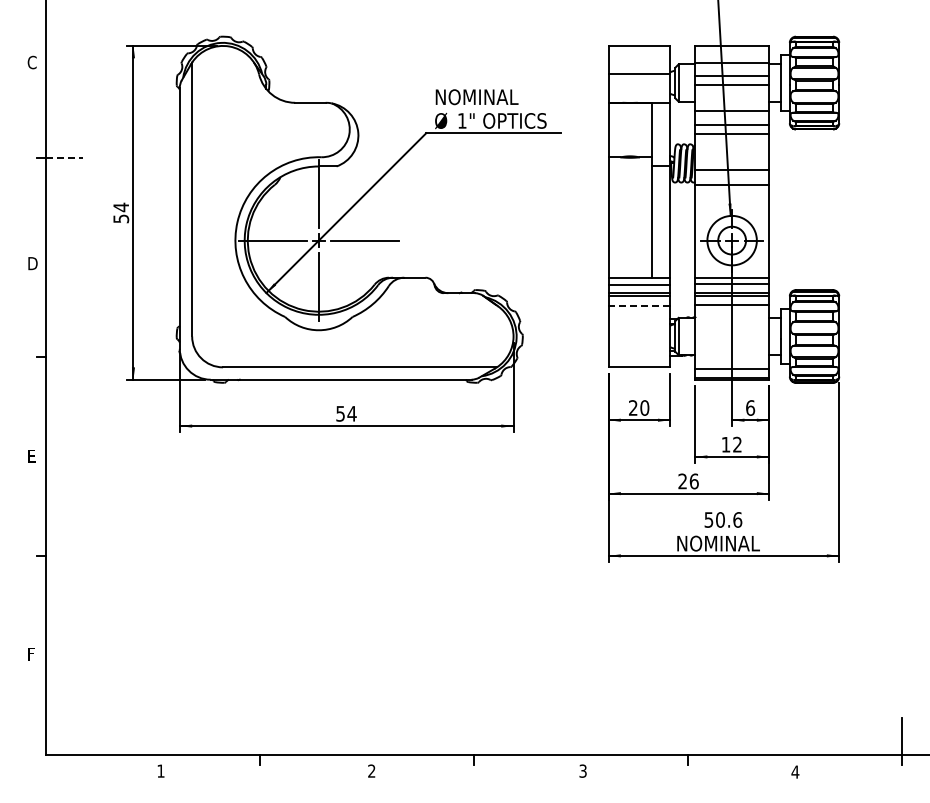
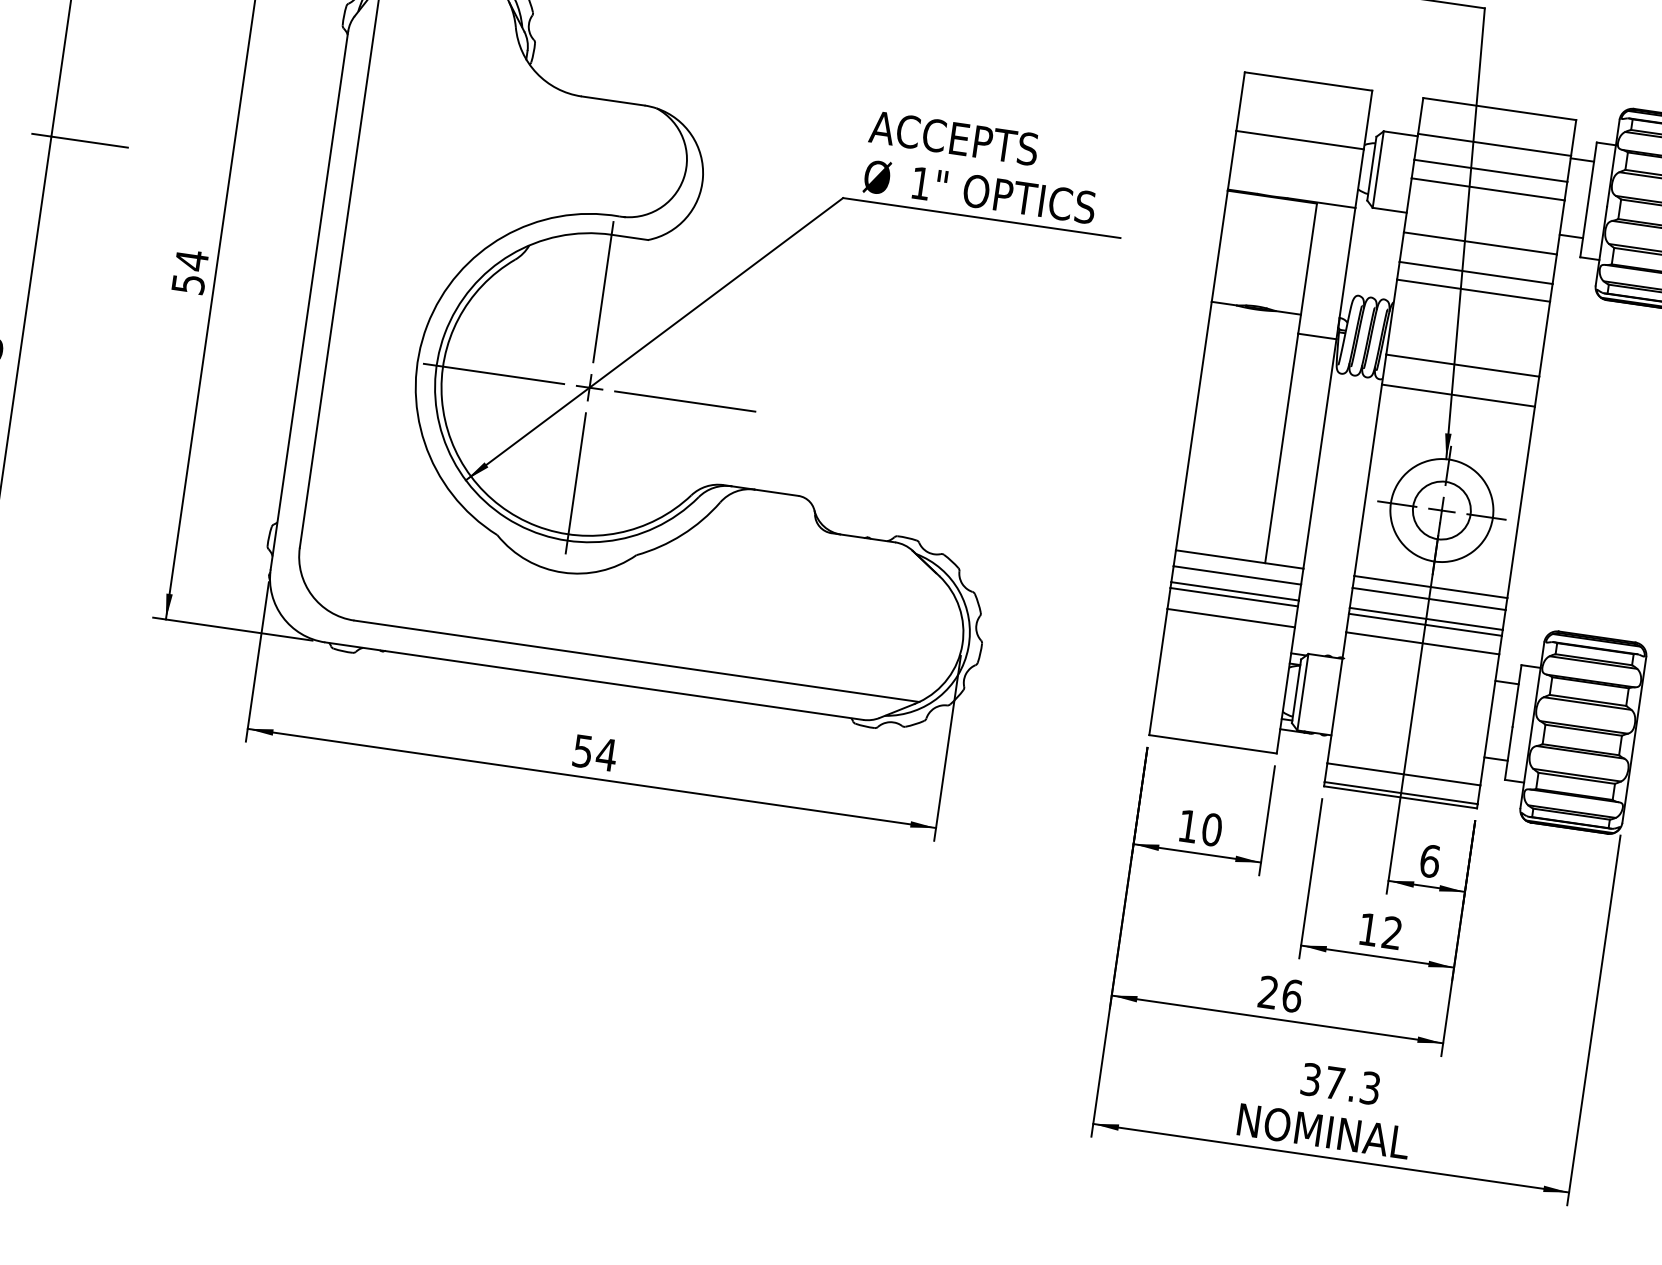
text: (476, 97) -> (957, 139), NOMINAL -> ACCEPTS
line: (64, 158) -> (89, 142), dashed -> solid
line: (639, 306) -> (1231, 618), dashed -> solid
text: (633, 407) -> (1188, 825), 20 -> 10
text: (723, 519) -> (1341, 1083), 50.6 -> 37.3

